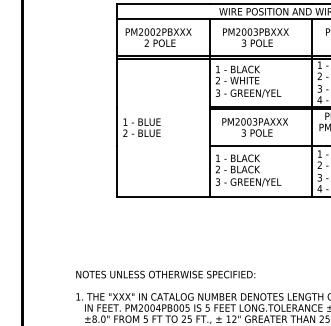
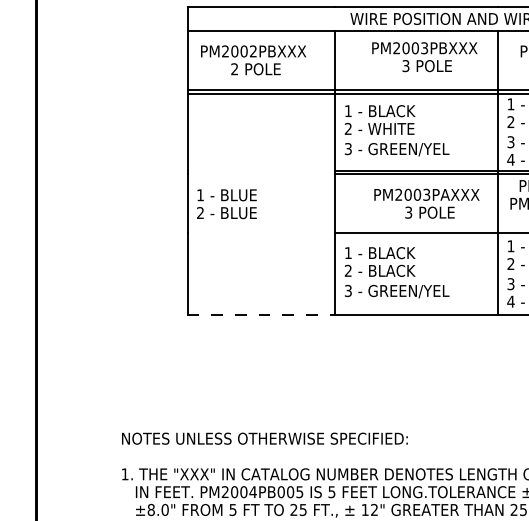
text: (255, 37) -> (424, 56), moved
text: (254, 127) -> (425, 203), moved
line: (164, 196) -> (262, 313), solid -> dashed

